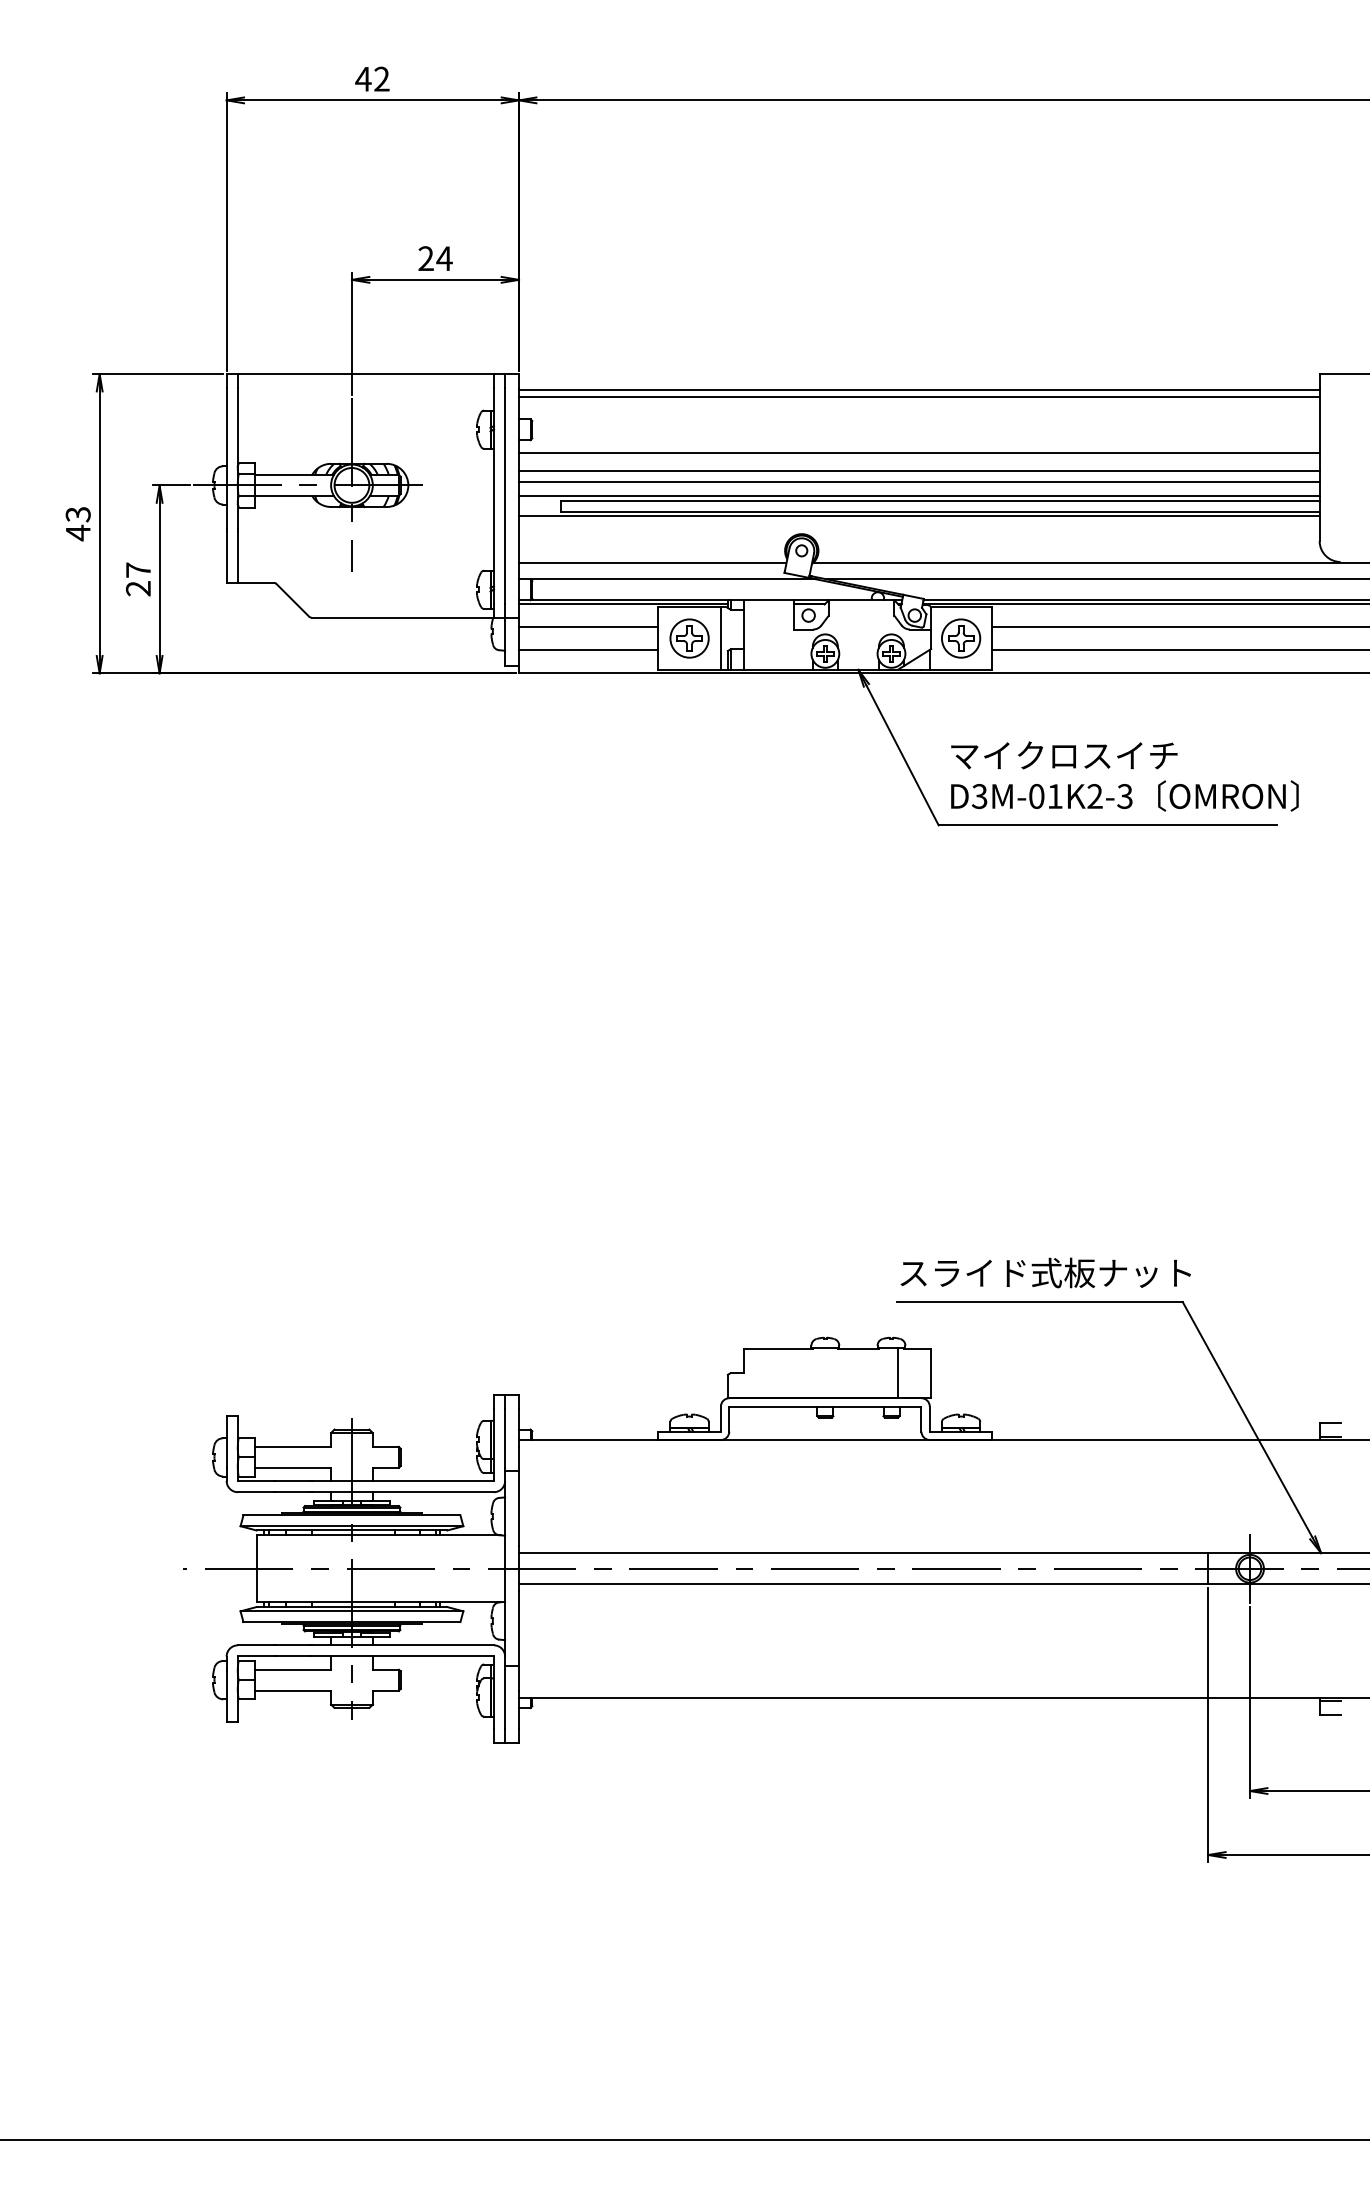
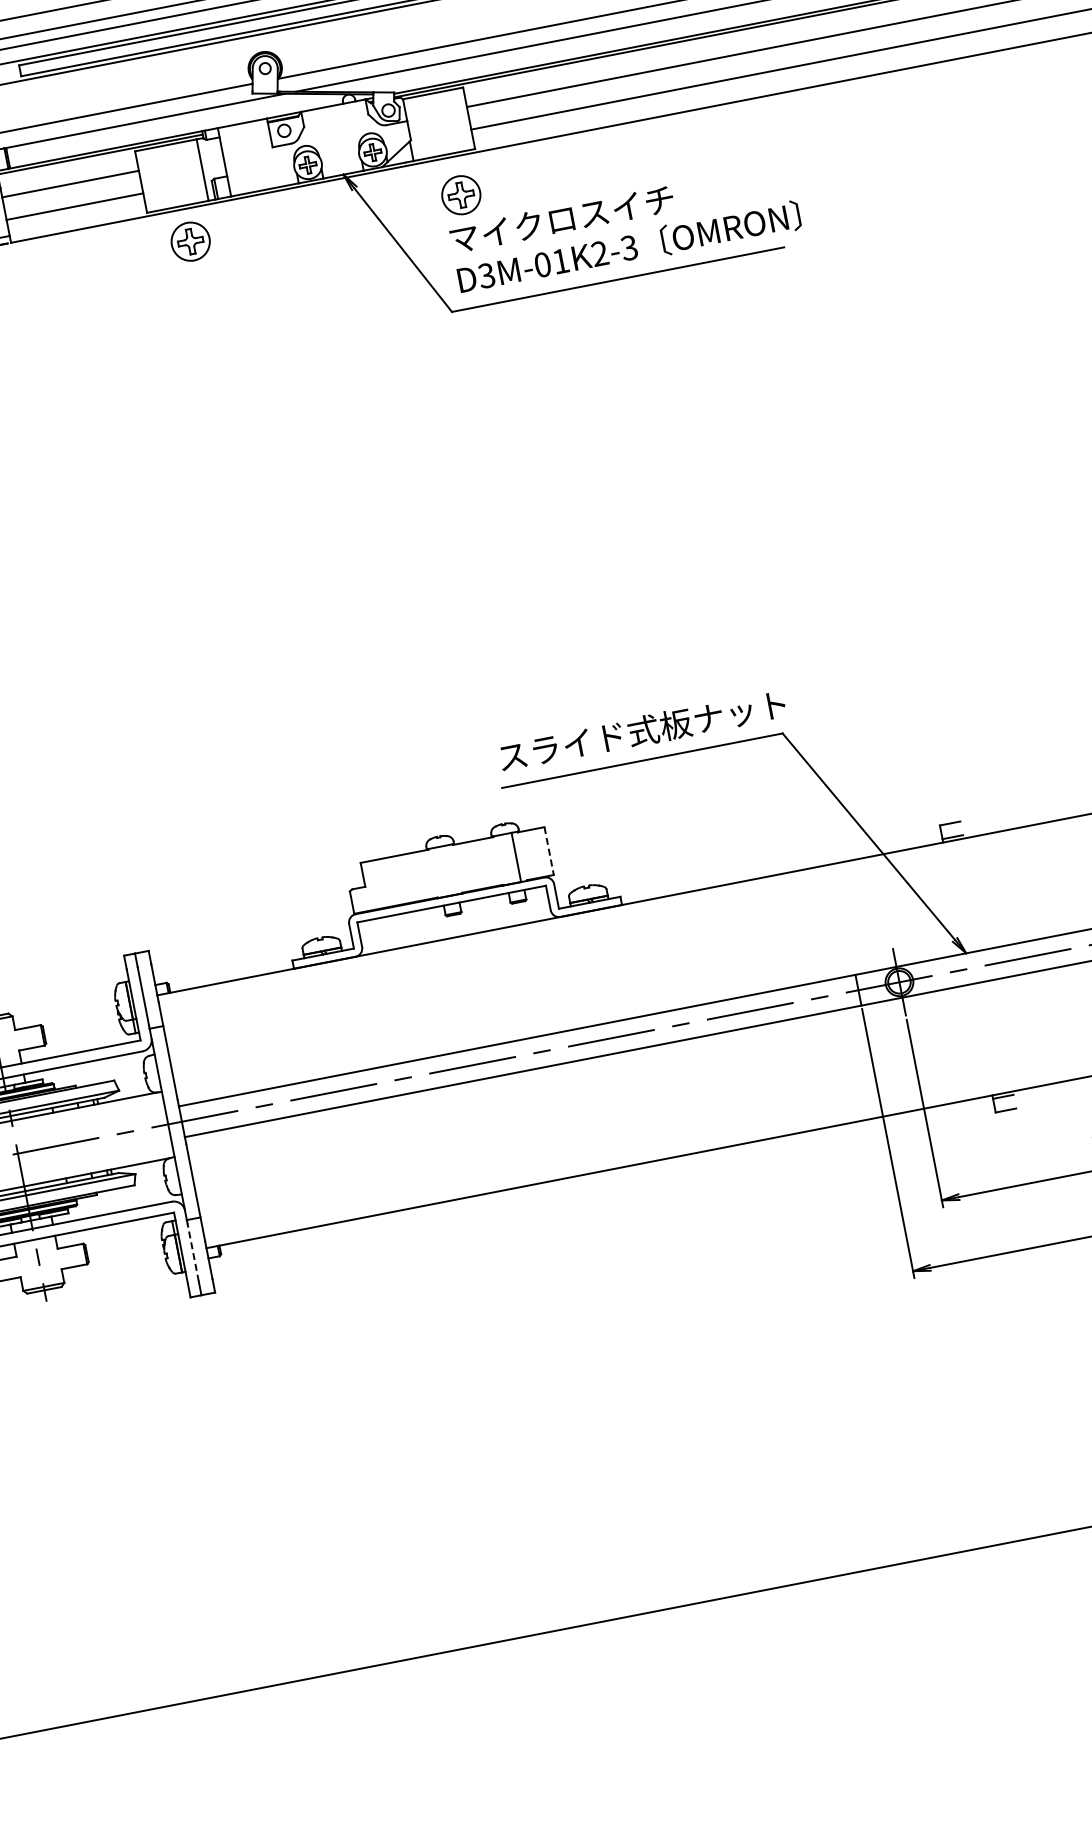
part: (689, 638) -> (190, 241), moved
part: (961, 638) -> (461, 195), moved
line: (931, 1373) -> (549, 851), solid -> dashed
line: (505, 1699) -> (193, 1252), solid -> dashed

